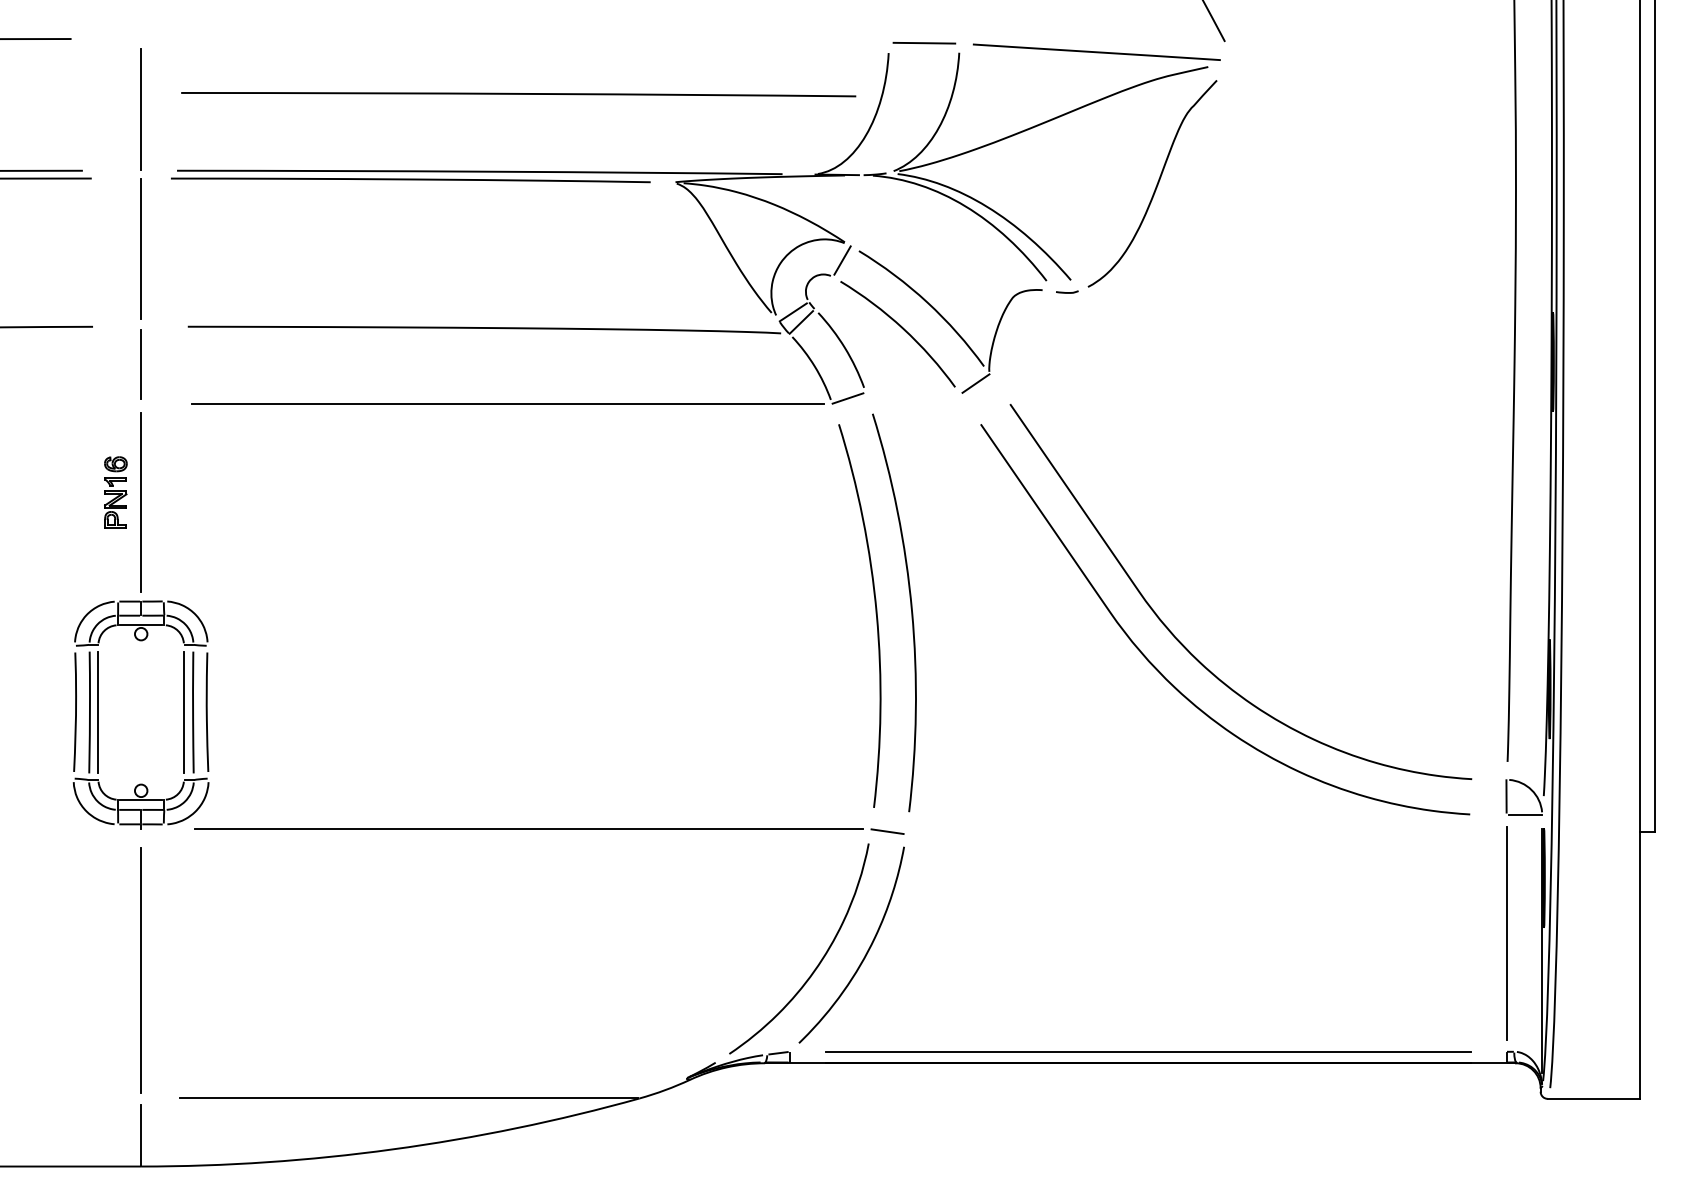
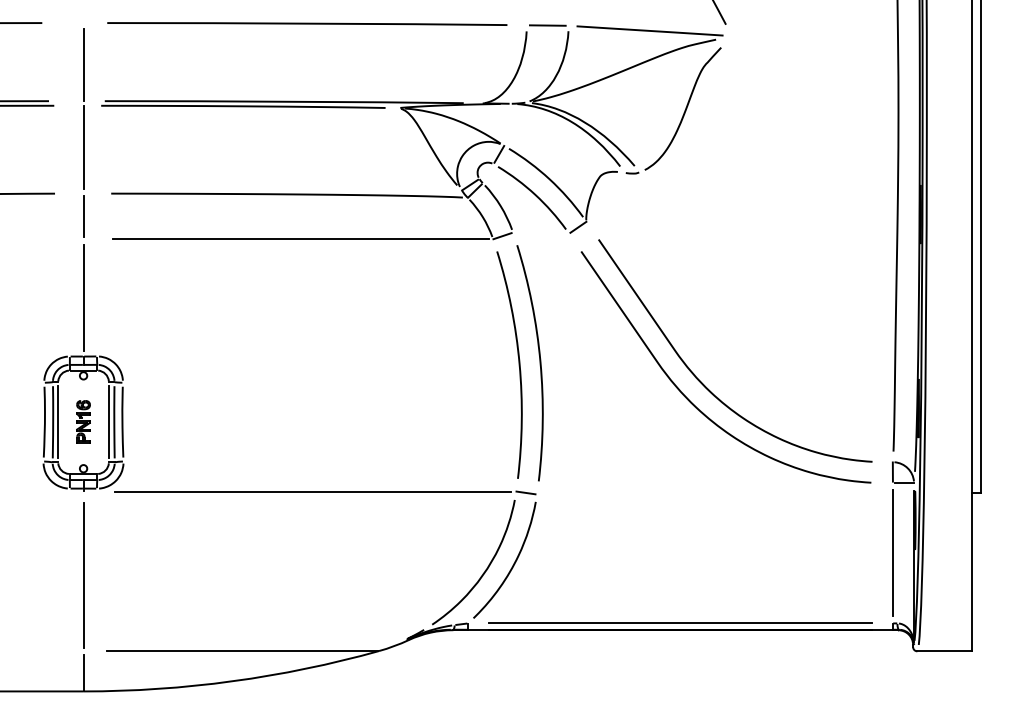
line: (518, 93) -> (307, 23), moved
part: (115, 491) -> (83, 421), moved

